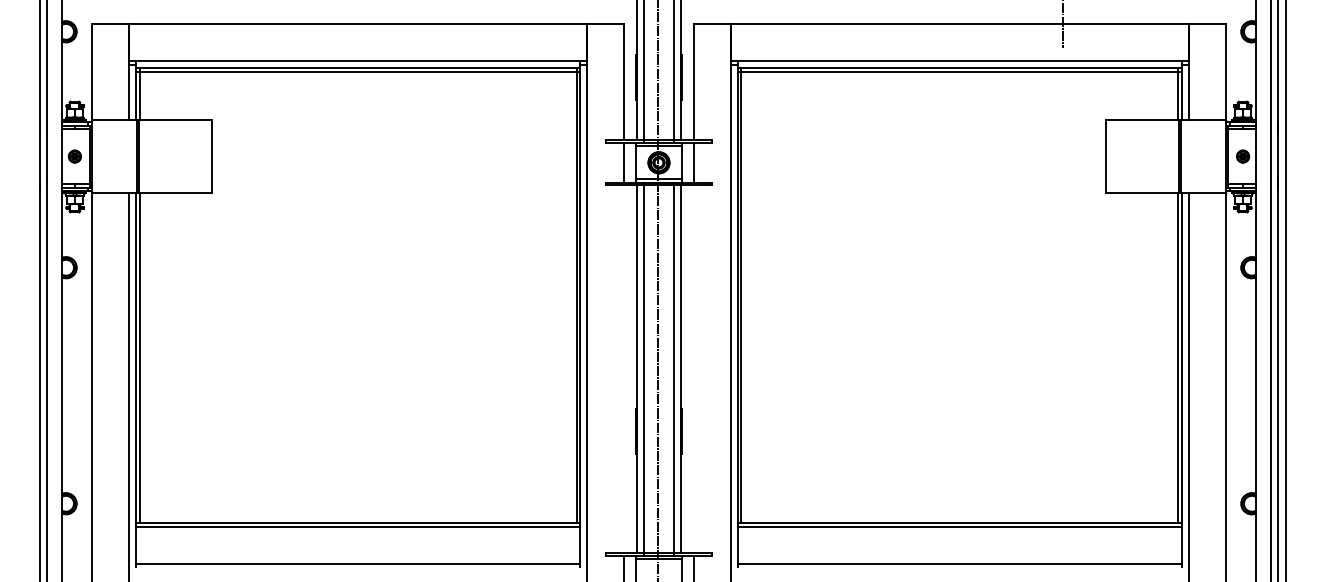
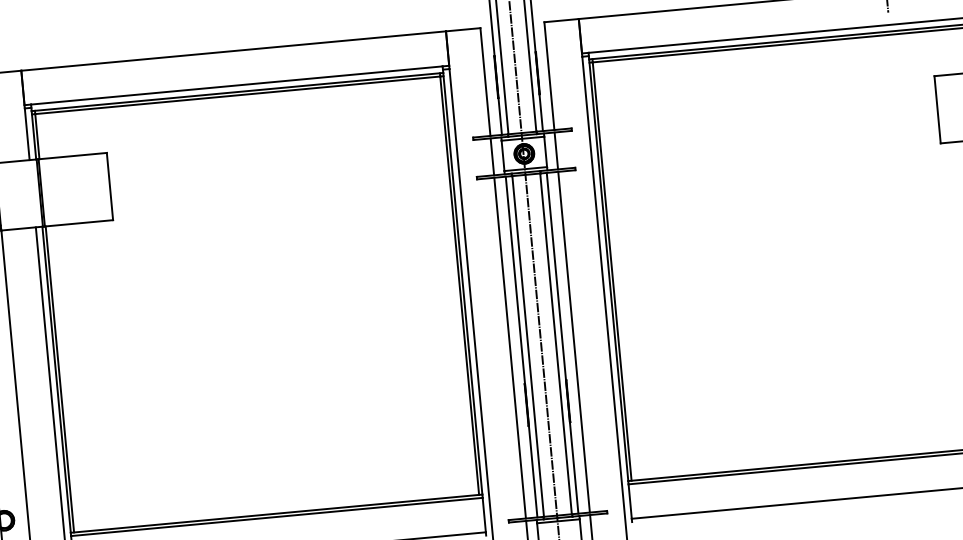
line: (624, 369) -> (510, 348), added
line: (693, 369) -> (574, 342), added

